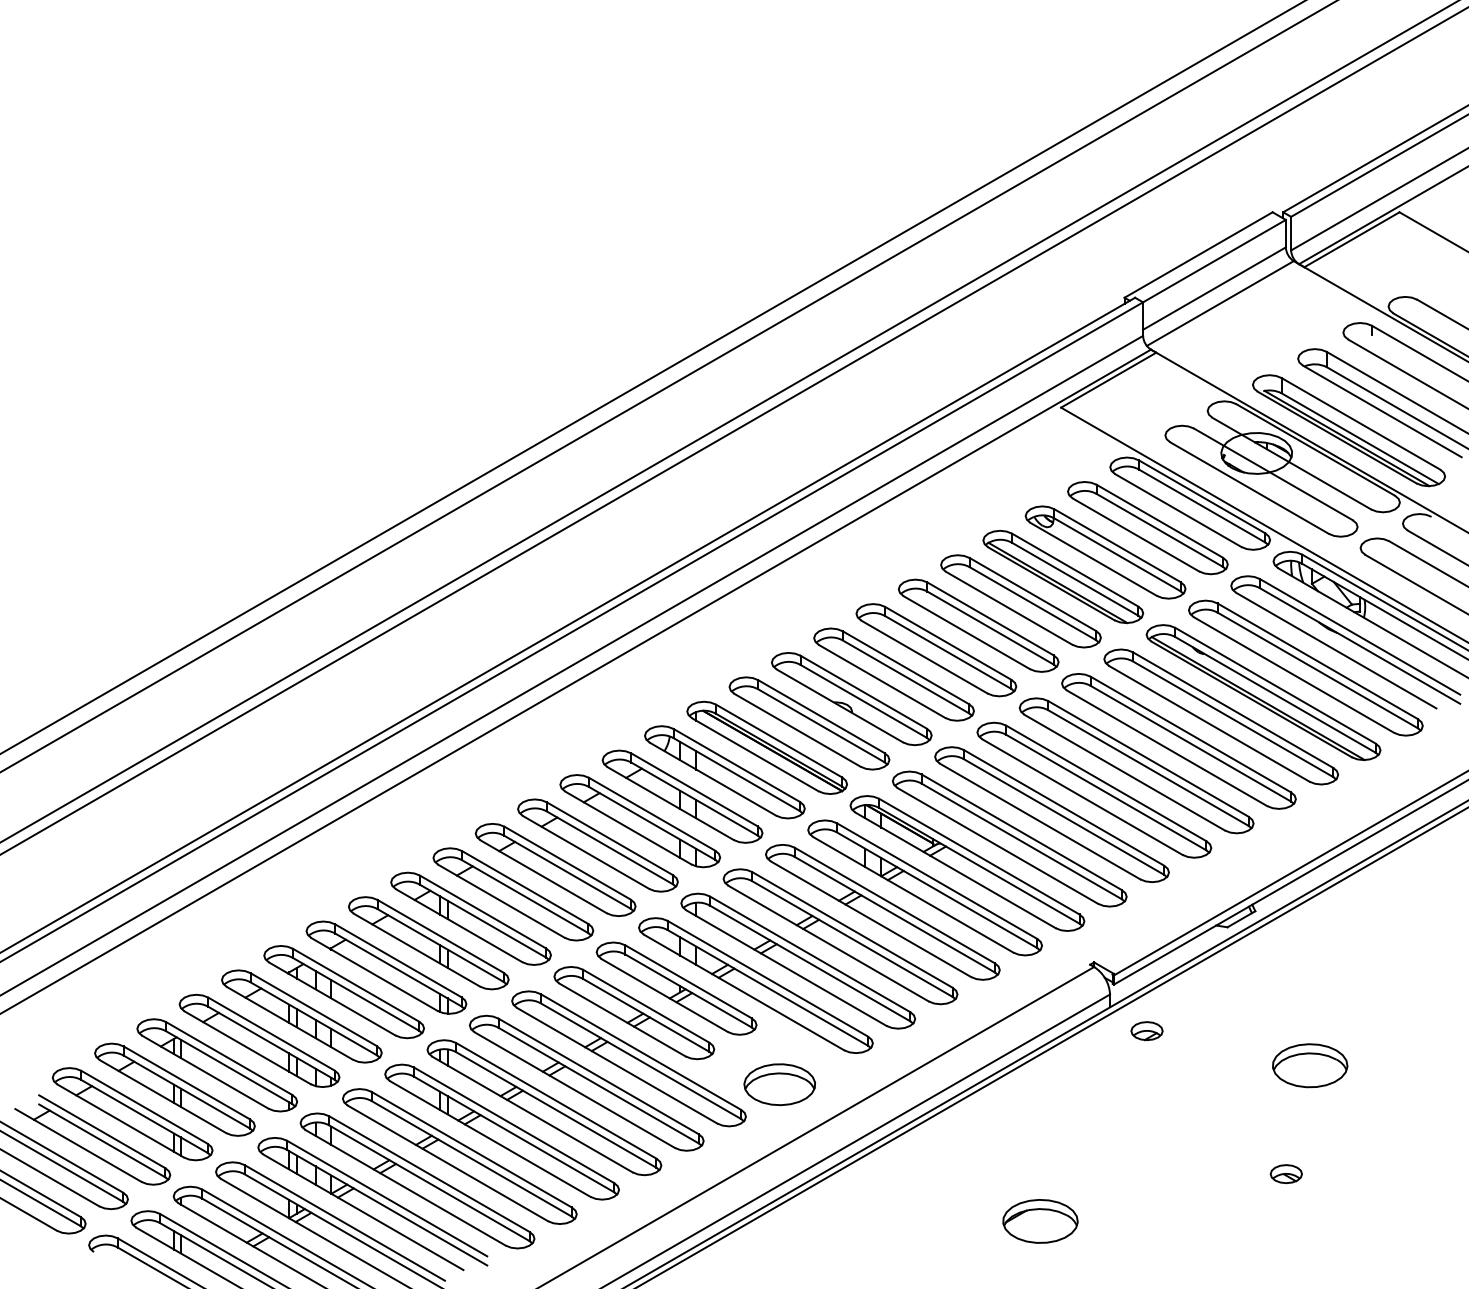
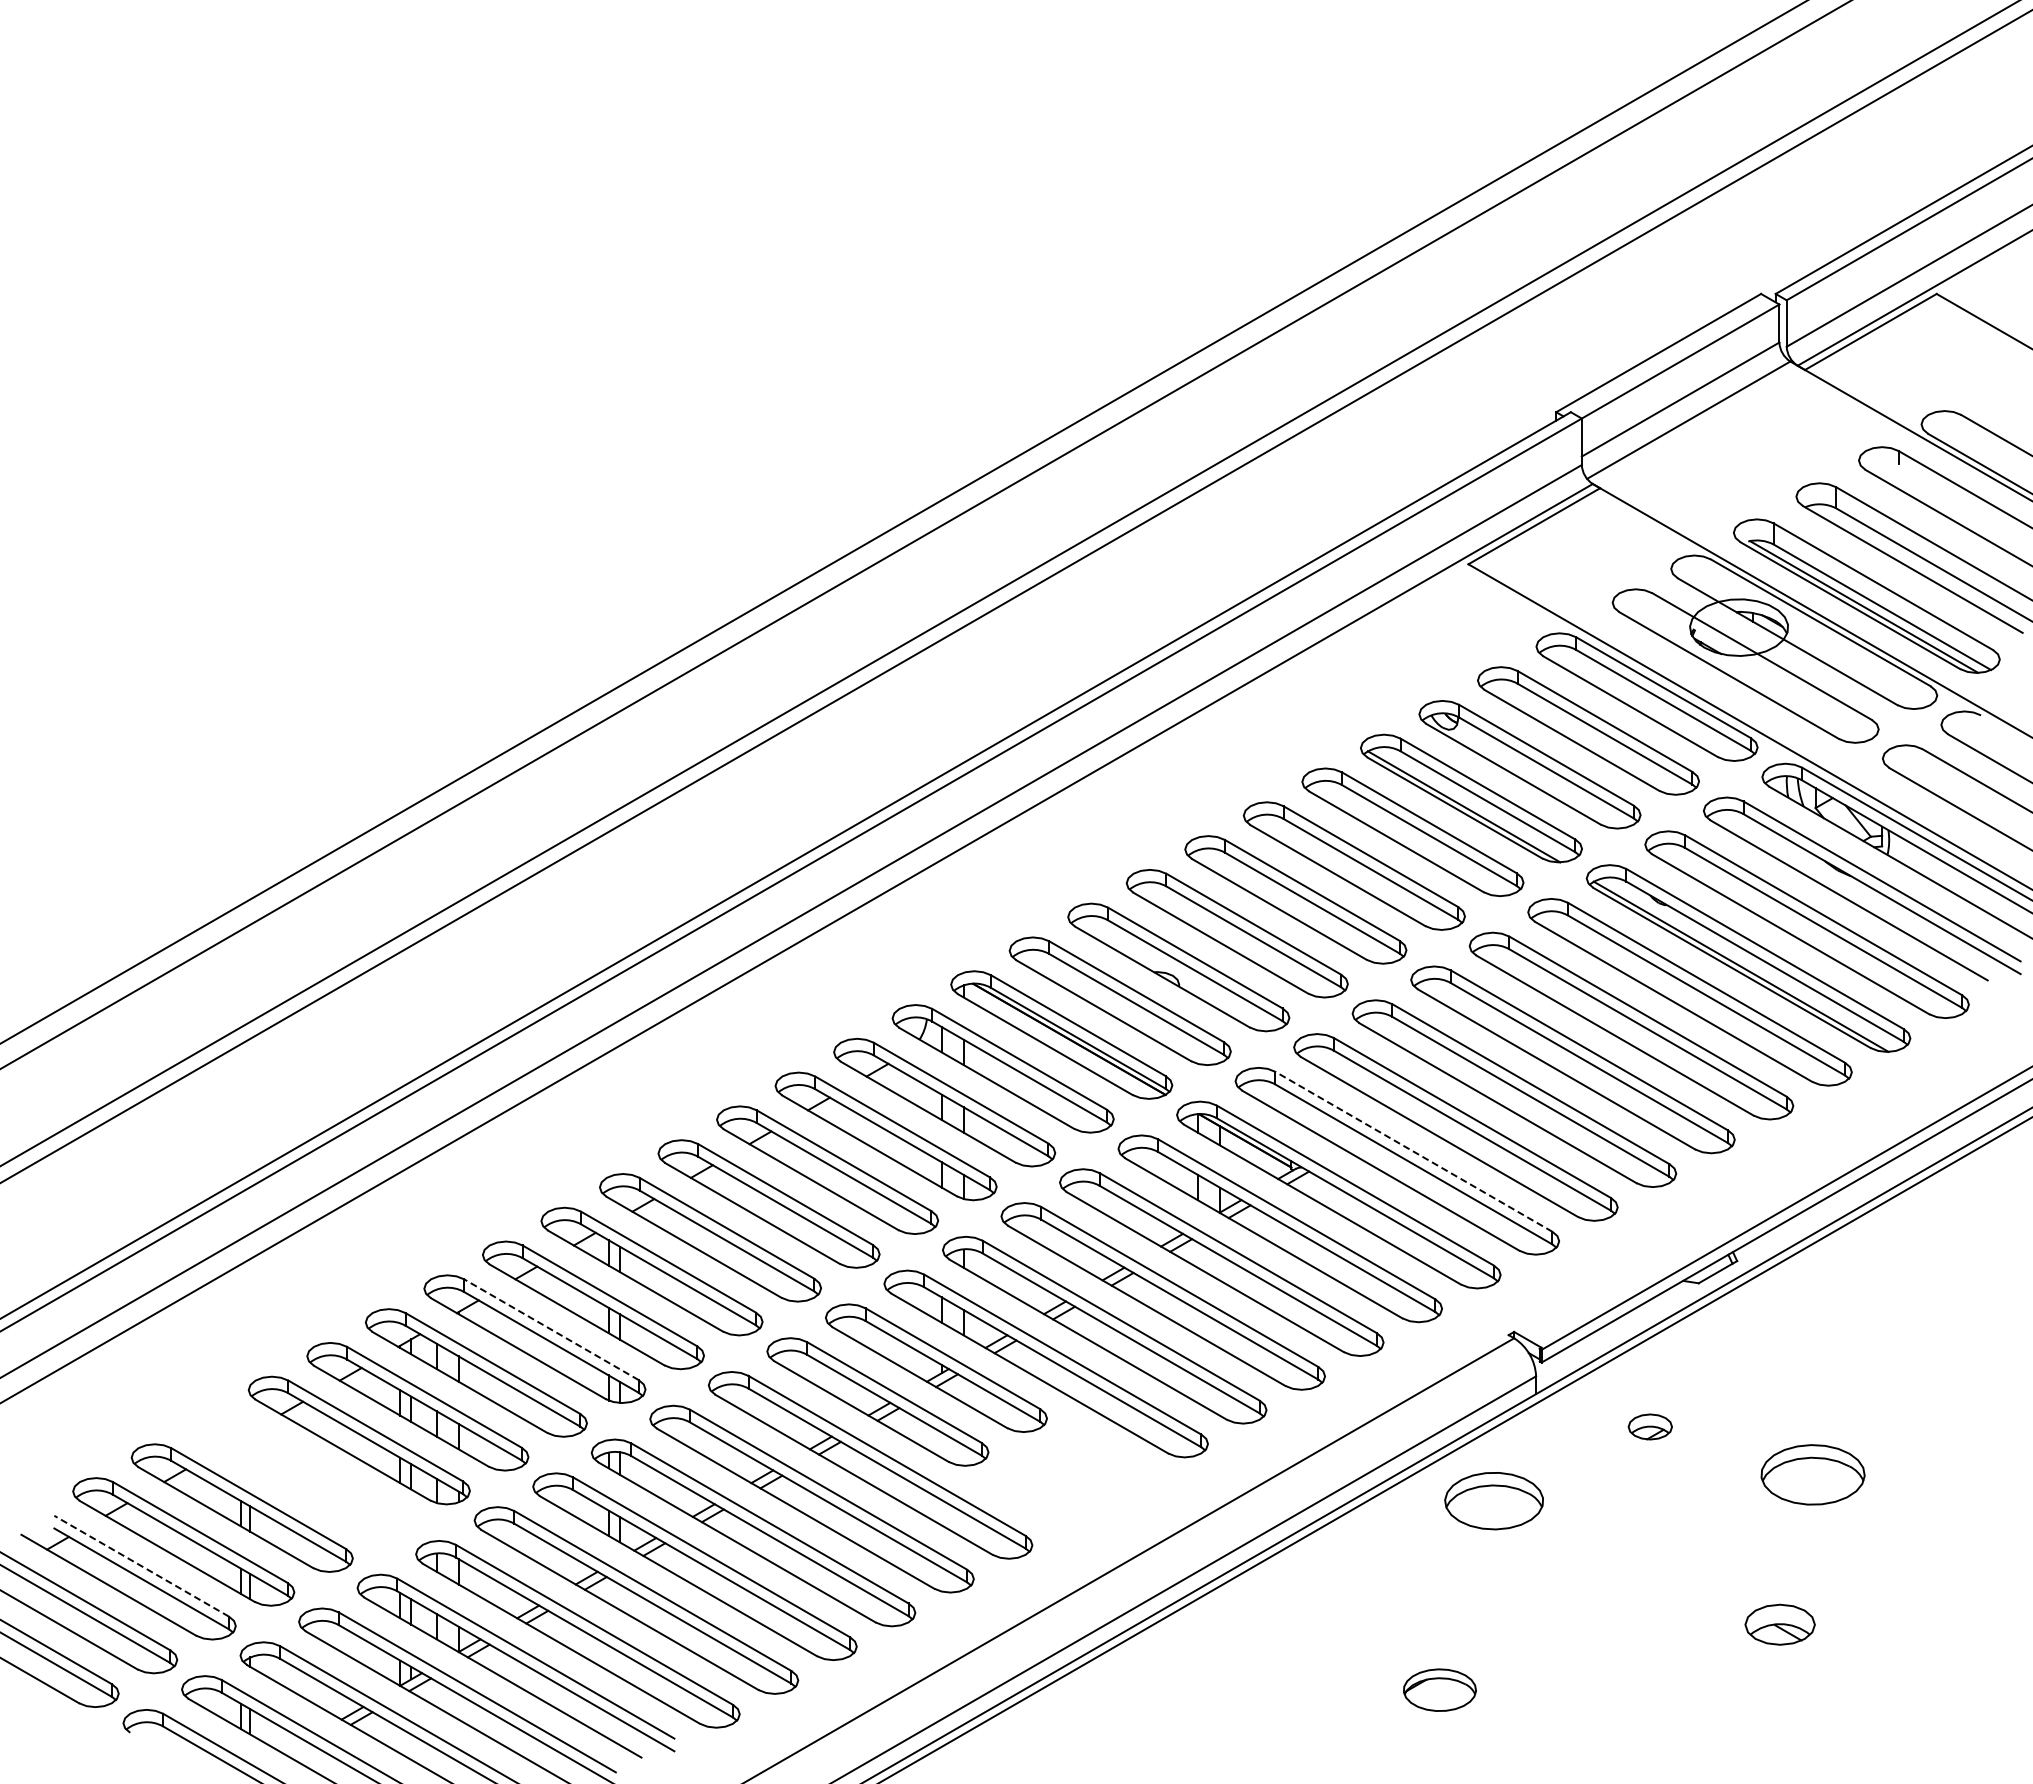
line: (1021, 832) -> (1413, 1151), solid -> dashed
line: (398, 960) -> (551, 1329), solid -> dashed
part: (1146, 1030) -> (1649, 1426), moved
part: (217, 1065) -> (300, 1474), removed
part: (779, 1084) -> (1493, 1501), moved
line: (102, 1131) -> (141, 1566), solid -> dashed
part: (1285, 1173) -> (1779, 1624), size x1.6
part: (1040, 1220) -> (1439, 1689), size x0.7

